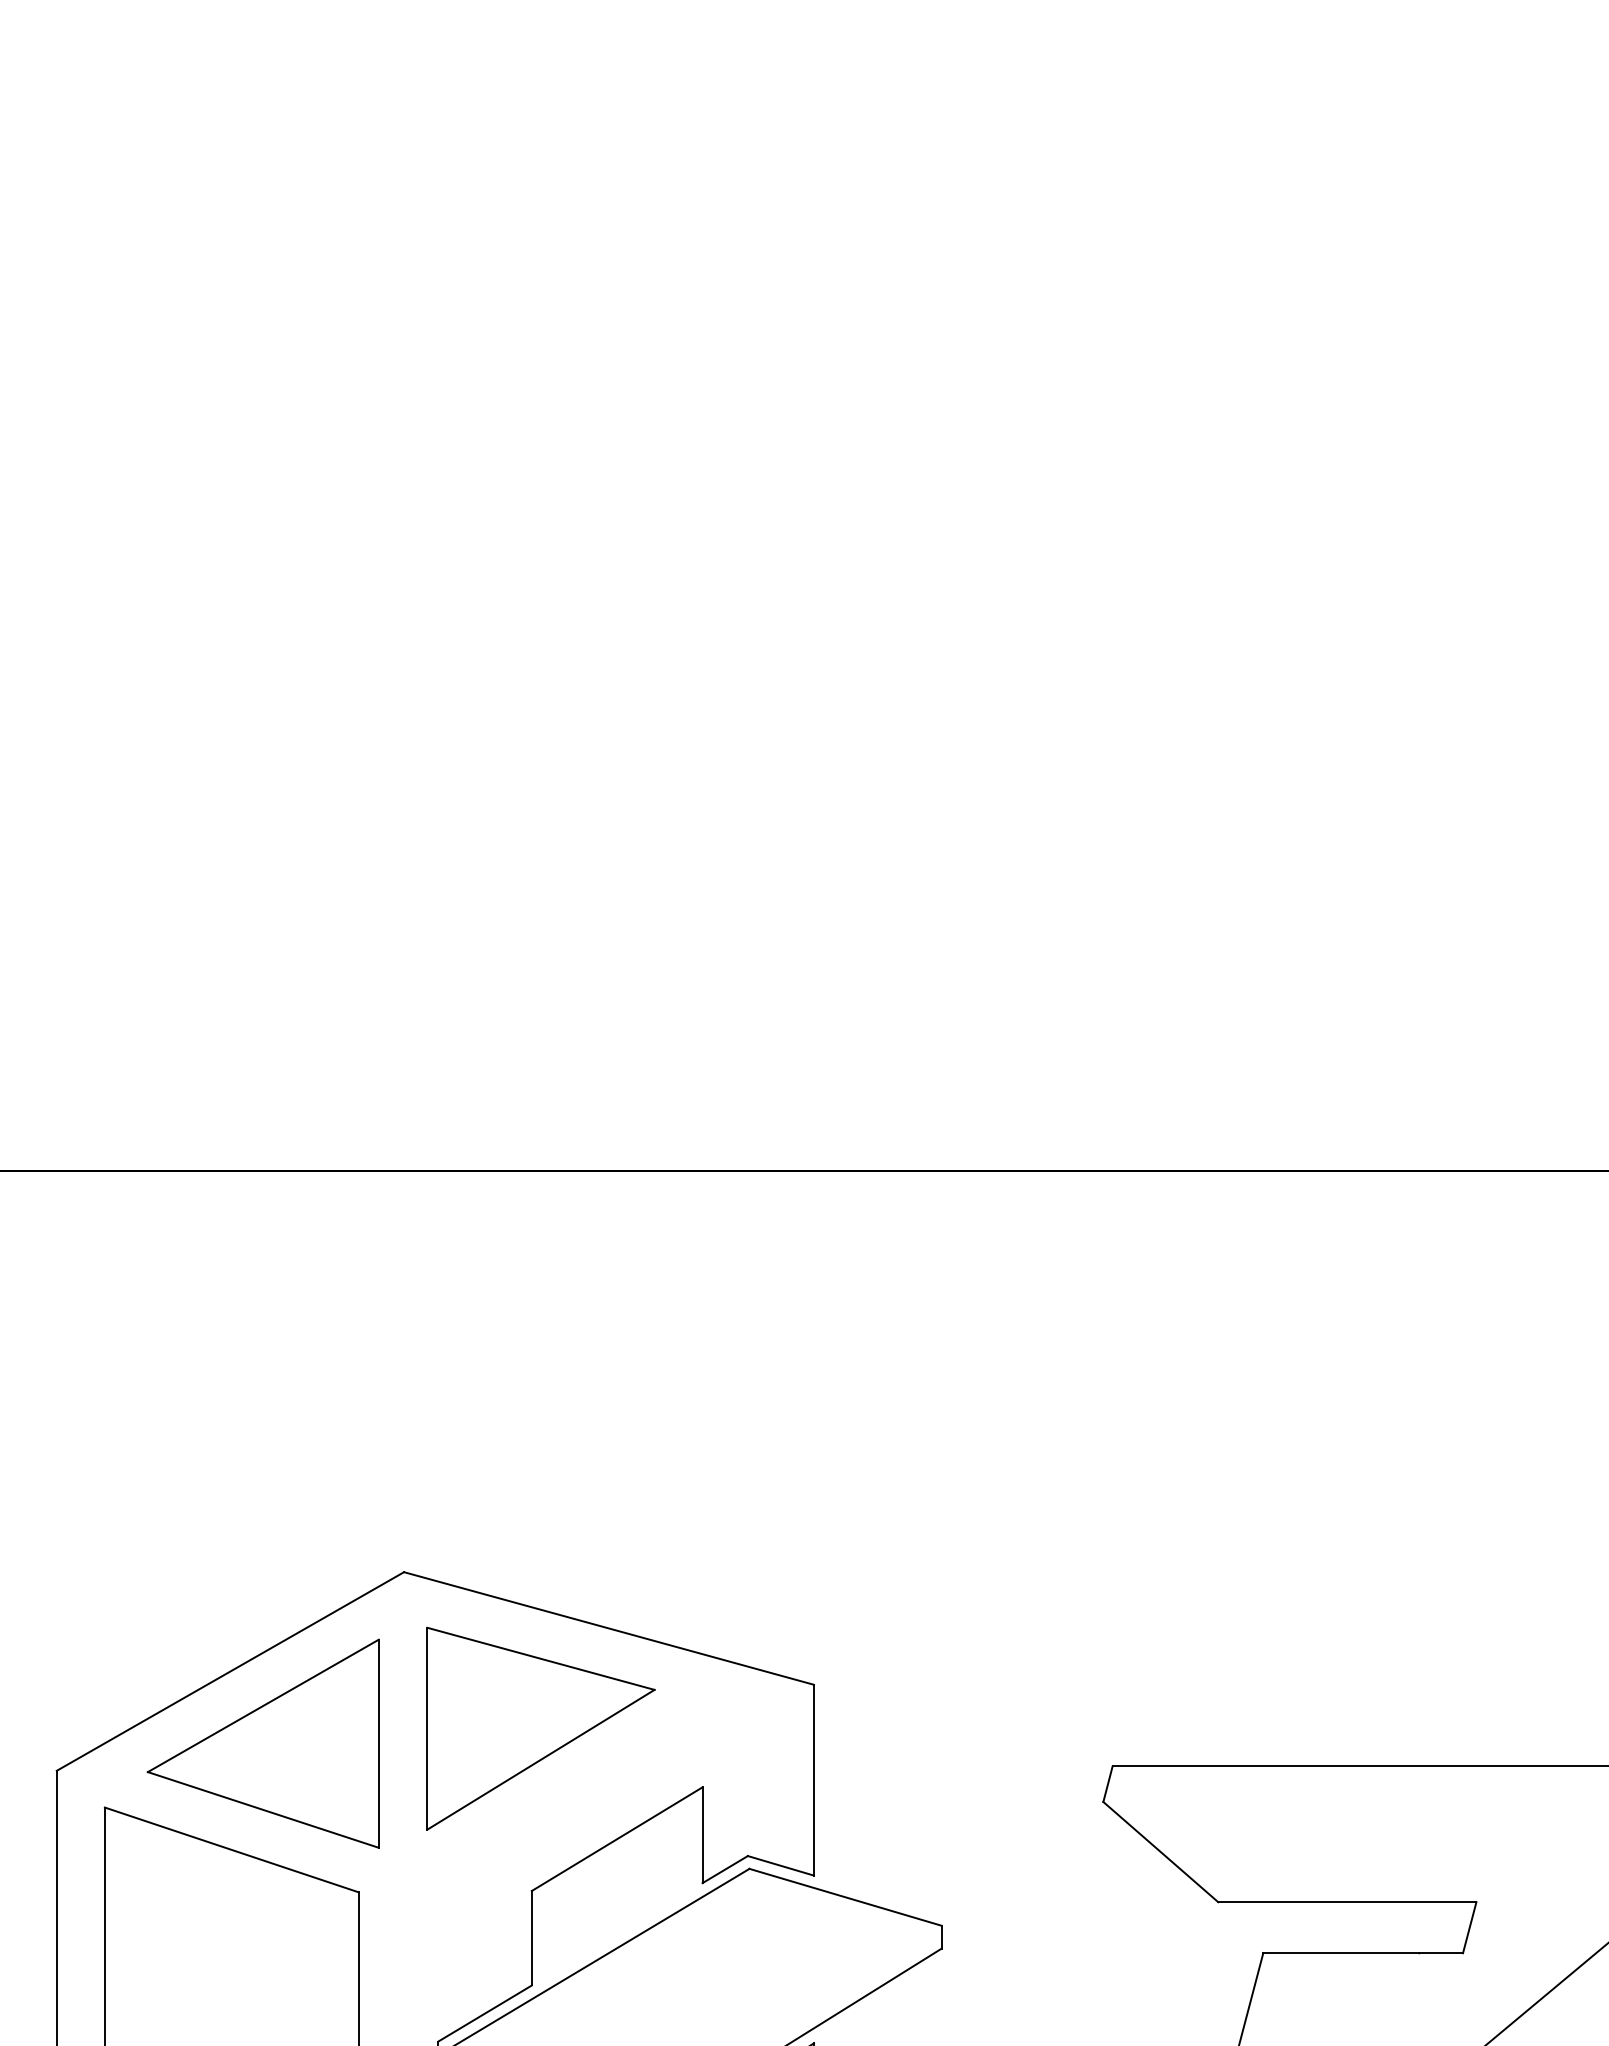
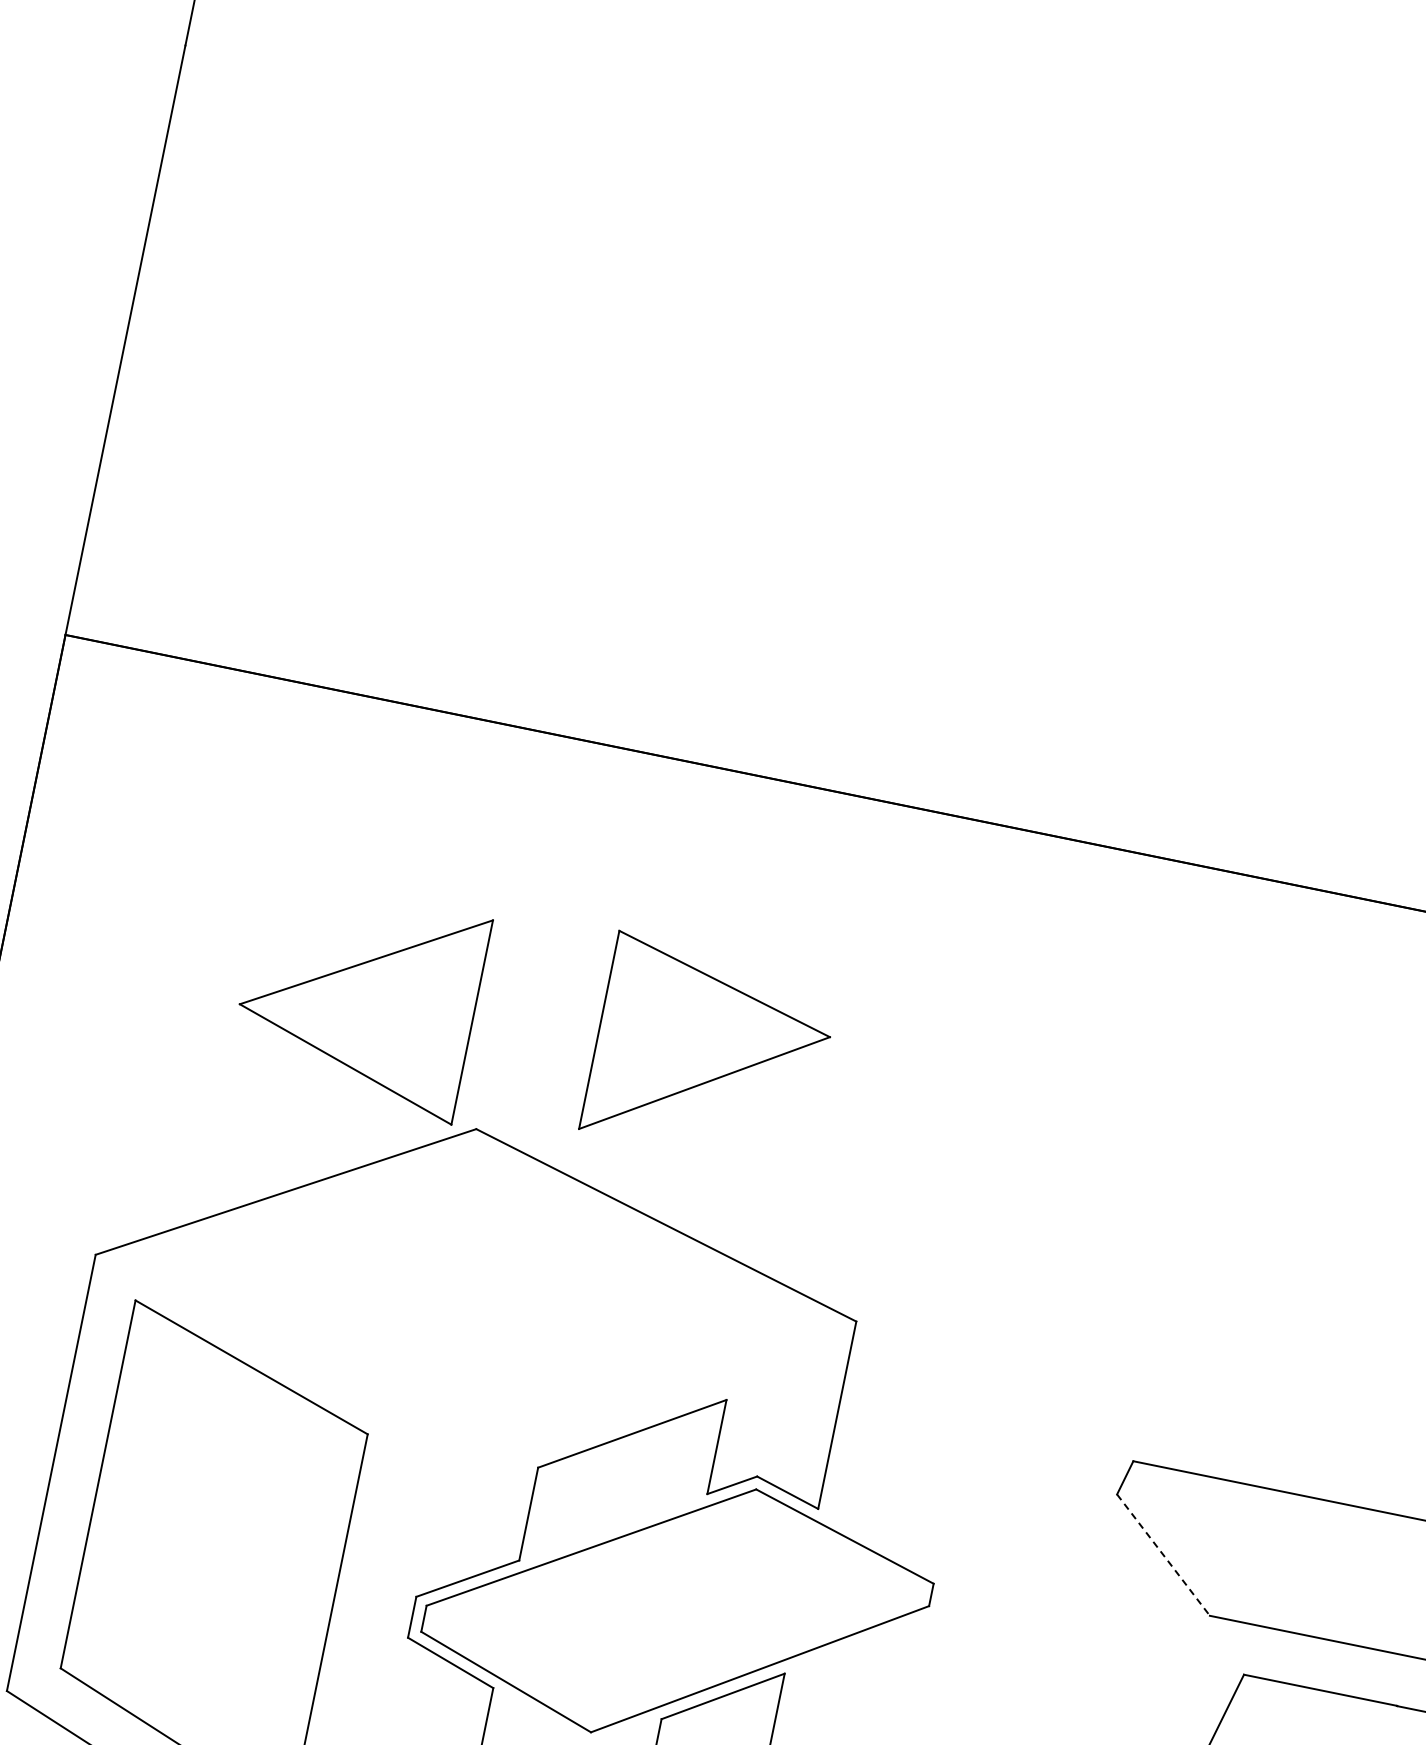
part: (540, 1728) -> (710, 1052), moved
part: (262, 1743) -> (358, 999), moved
line: (1161, 1852) -> (1164, 1555), solid -> dashed

